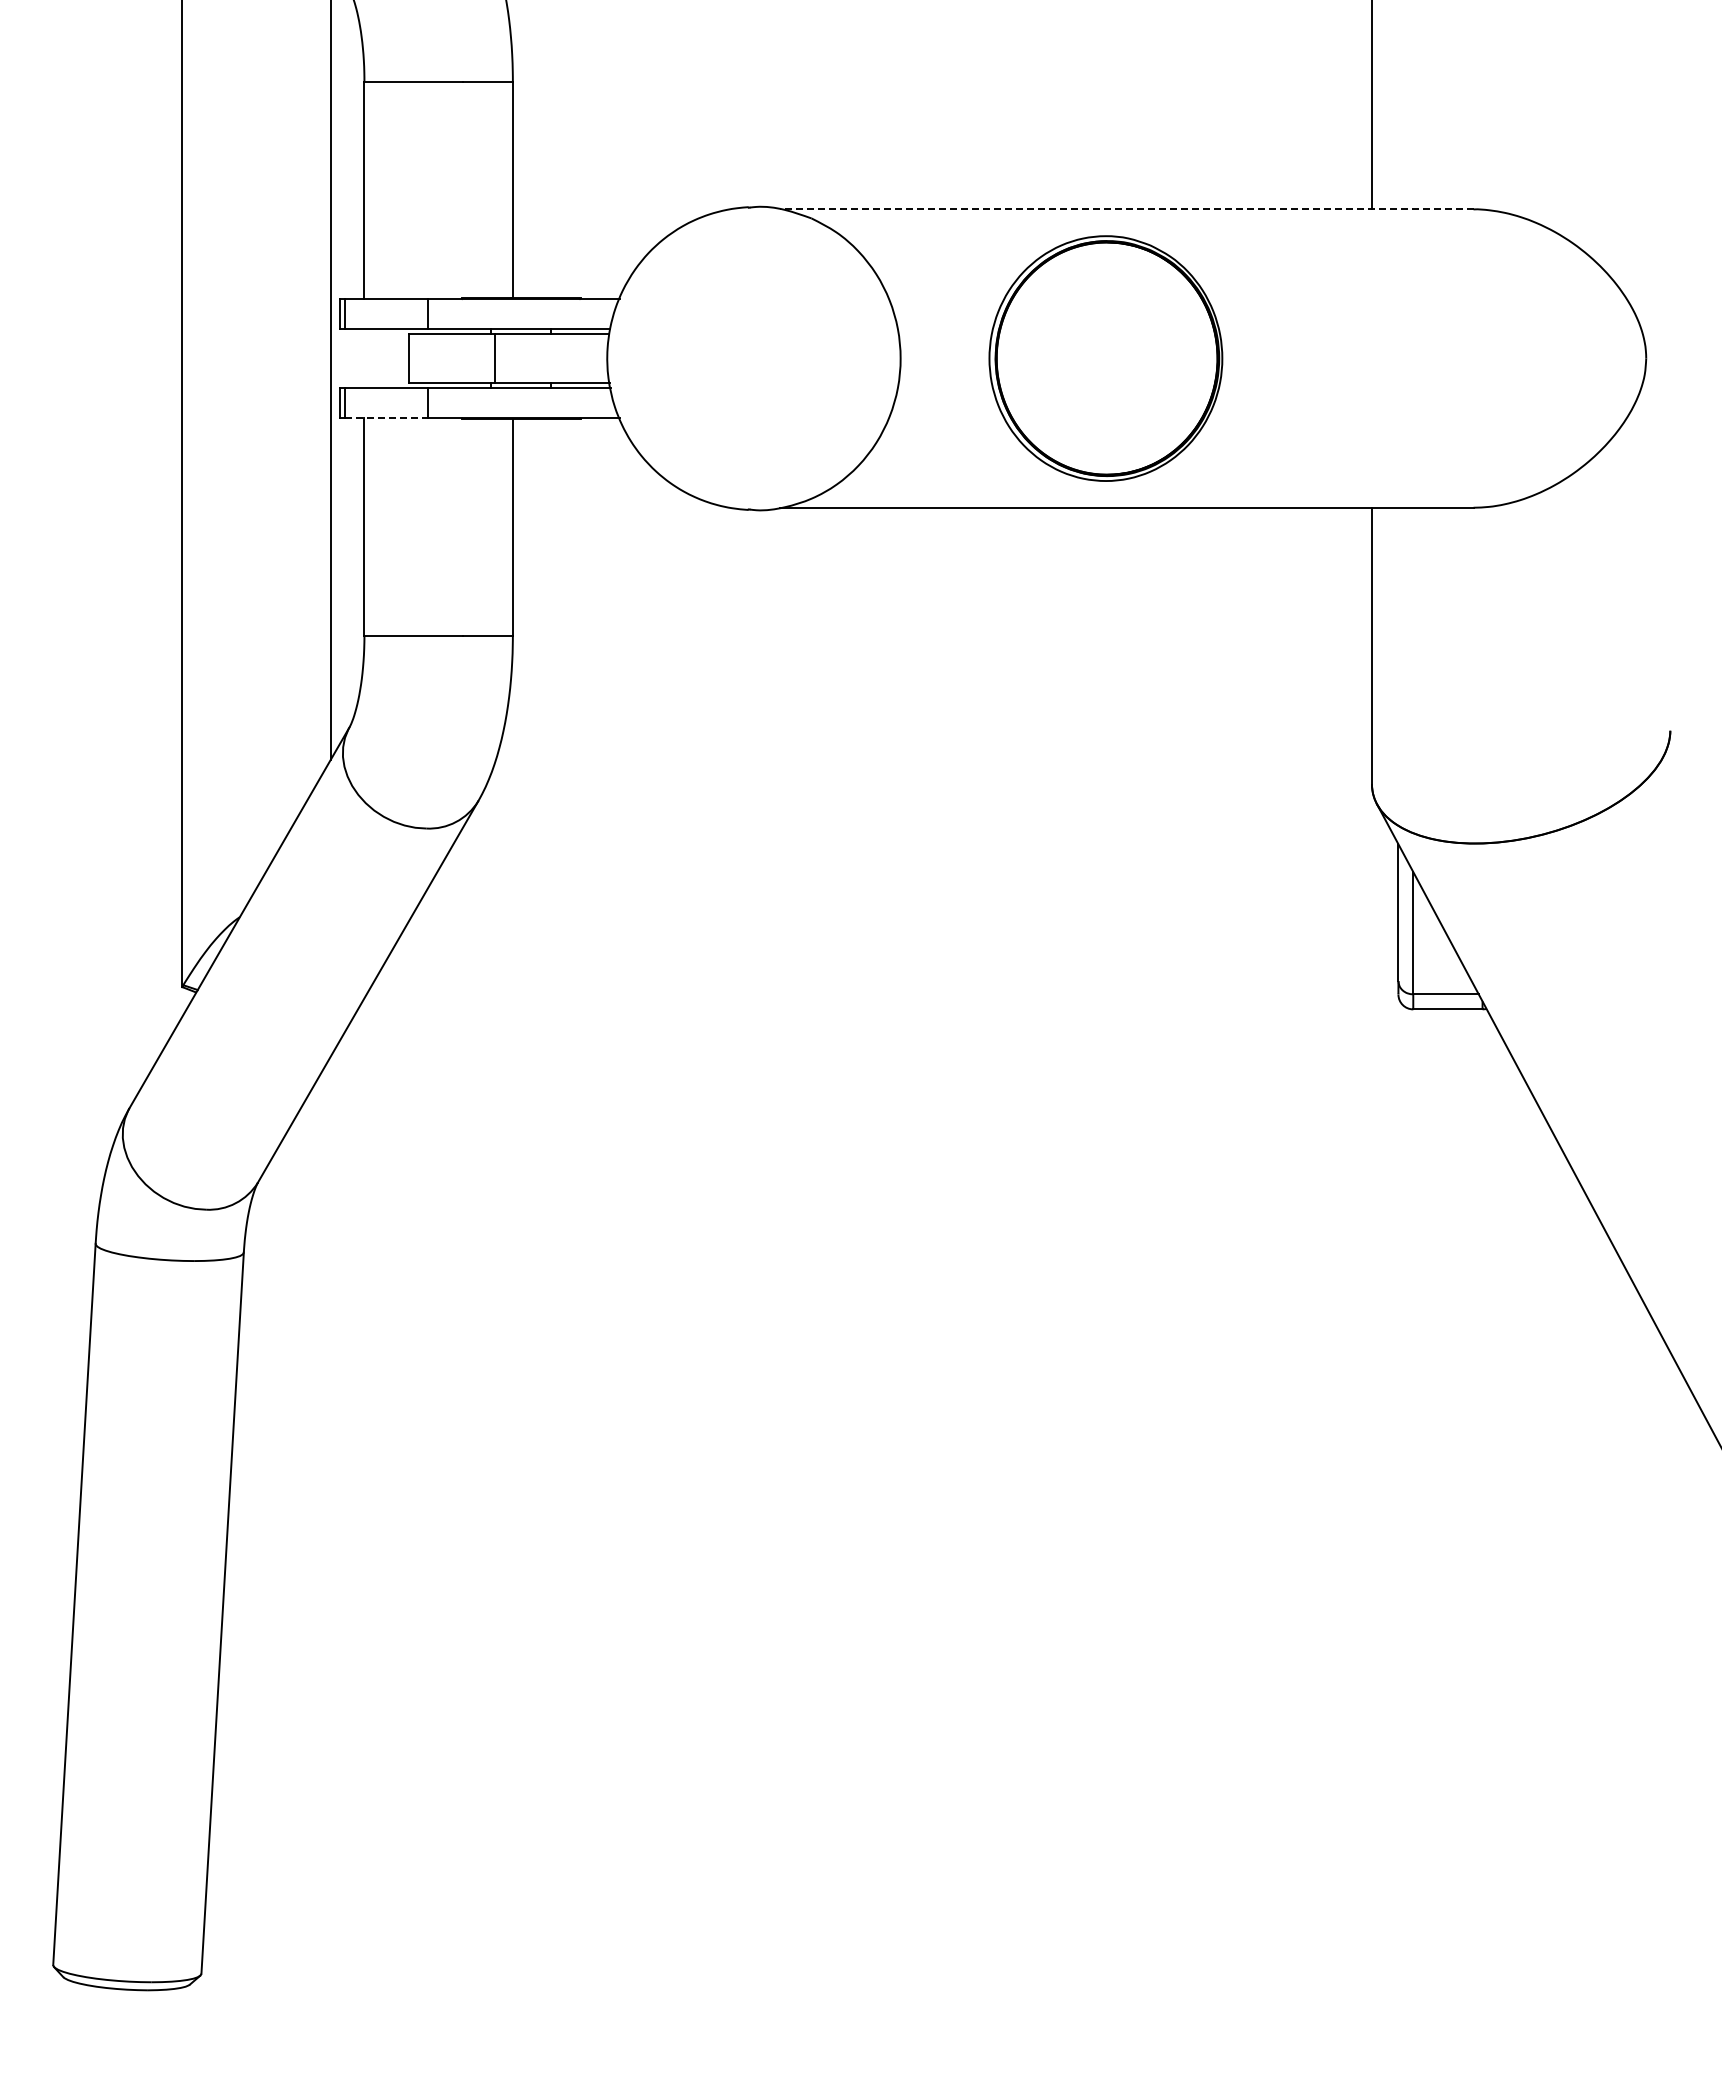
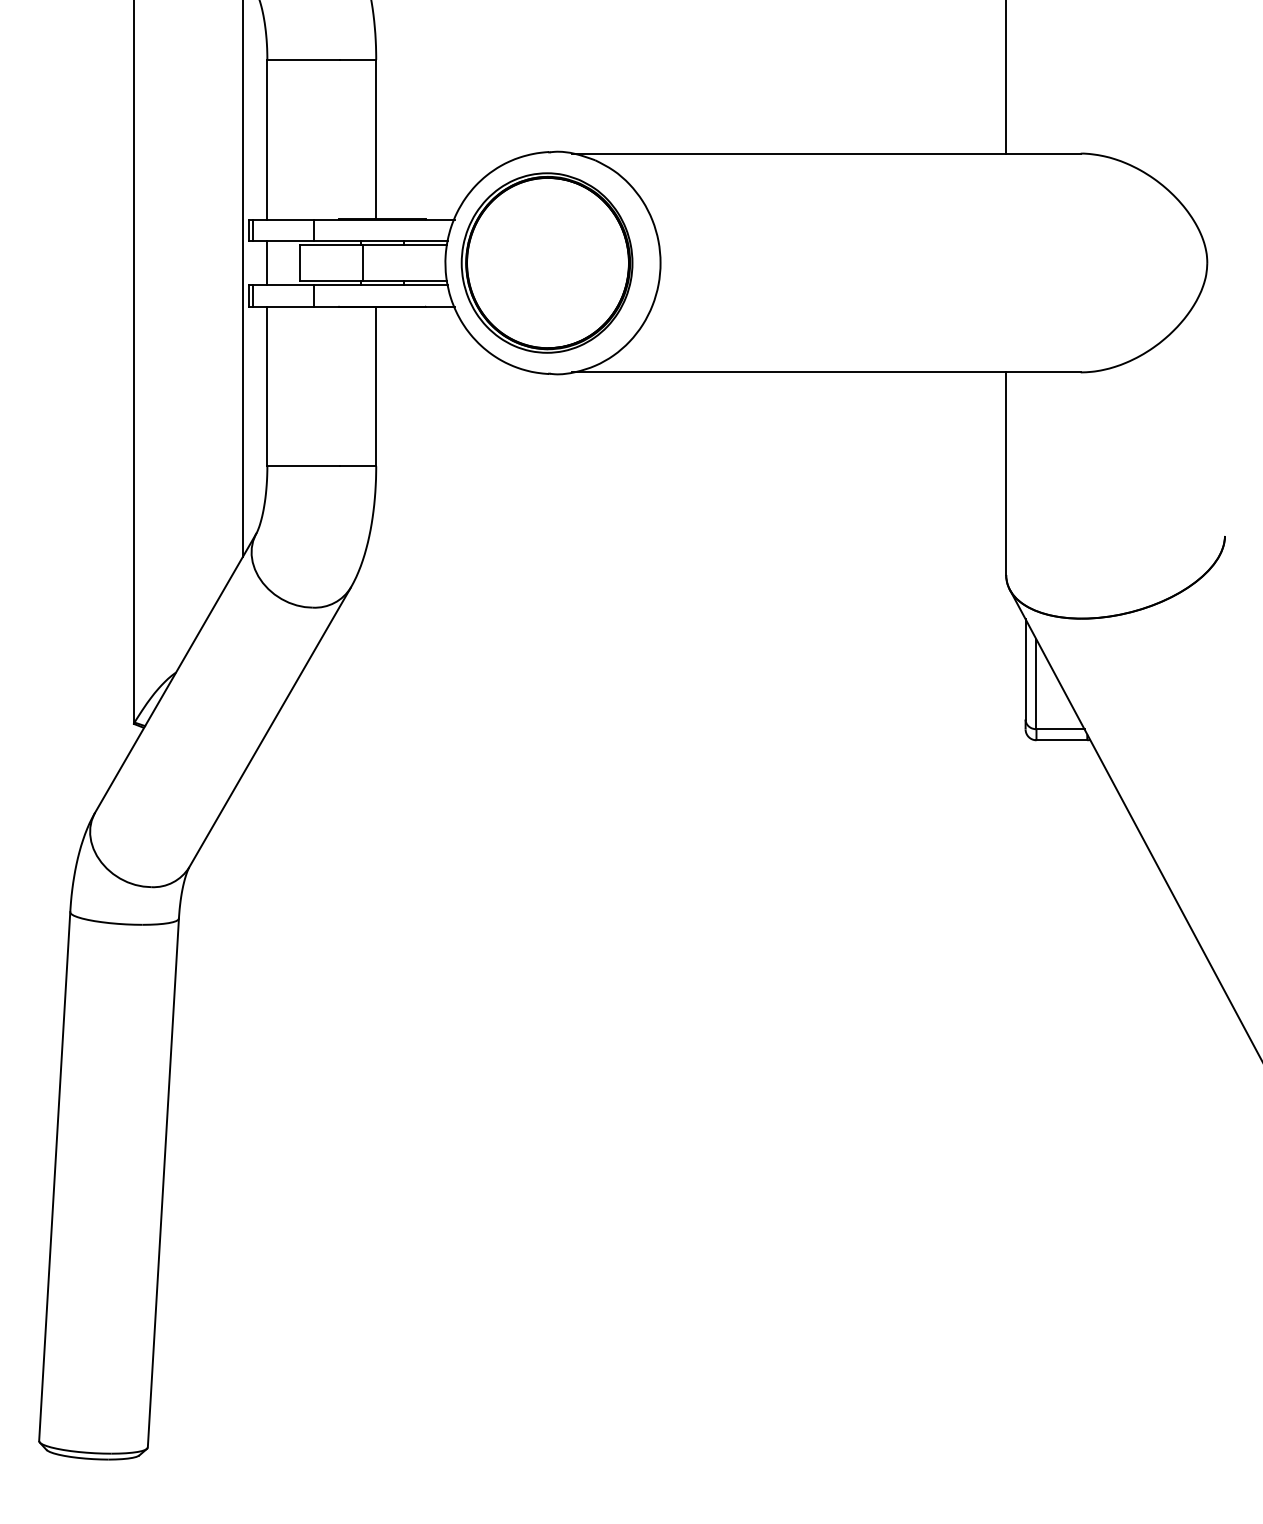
line: (1126, 209) -> (826, 153), dashed -> solid
line: (364, 358) -> (267, 262), added
part: (1105, 358) -> (546, 262), moved
line: (387, 417) -> (284, 306), dashed -> solid

